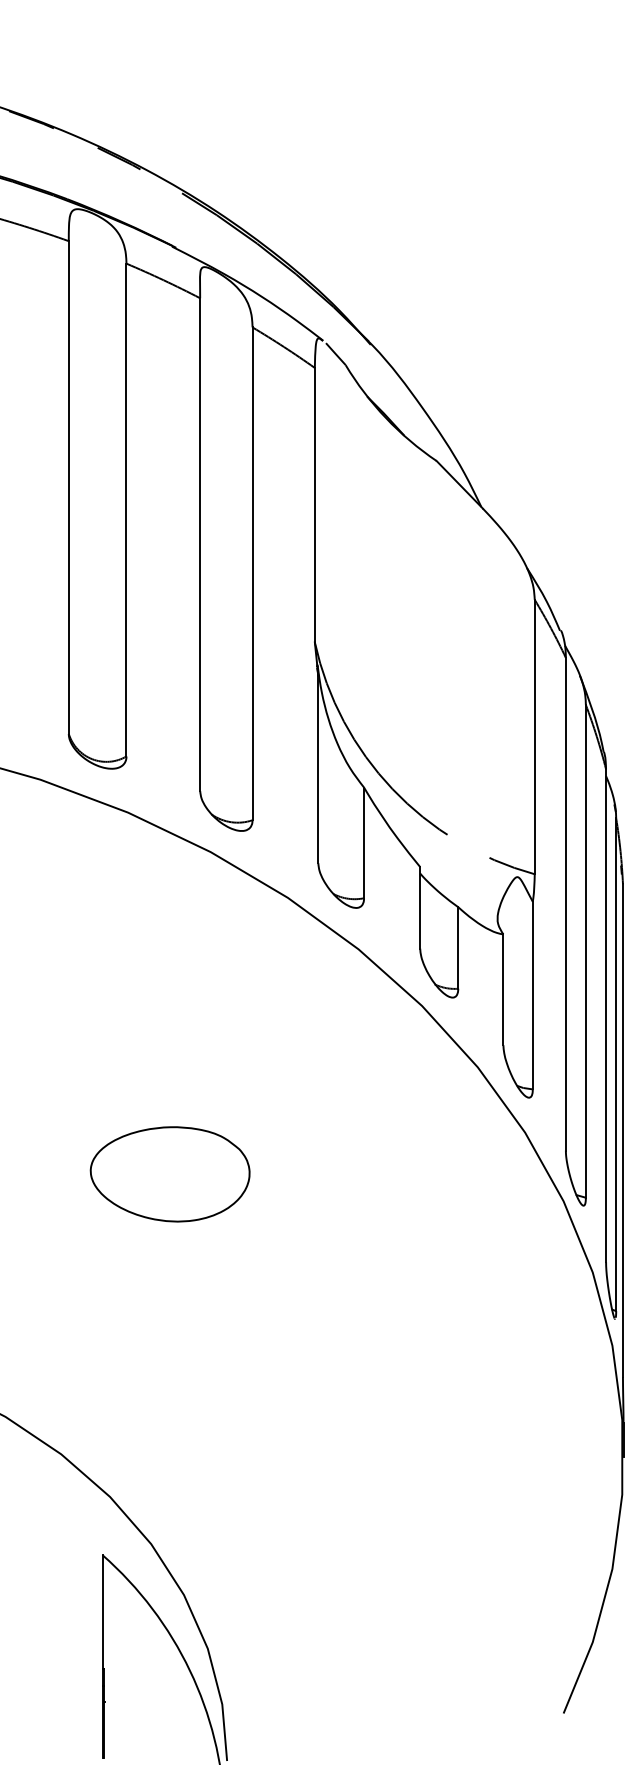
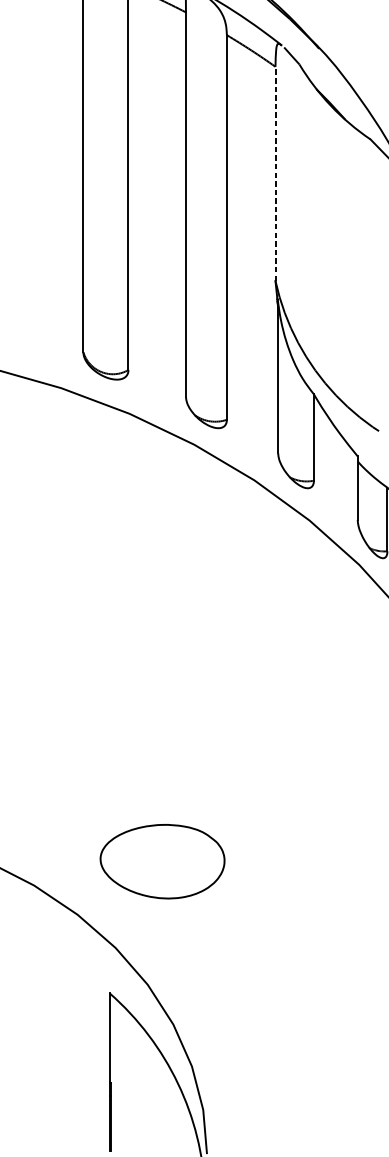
line: (314, 504) -> (275, 173), solid -> dashed
part: (169, 1174) -> (162, 861), moved

